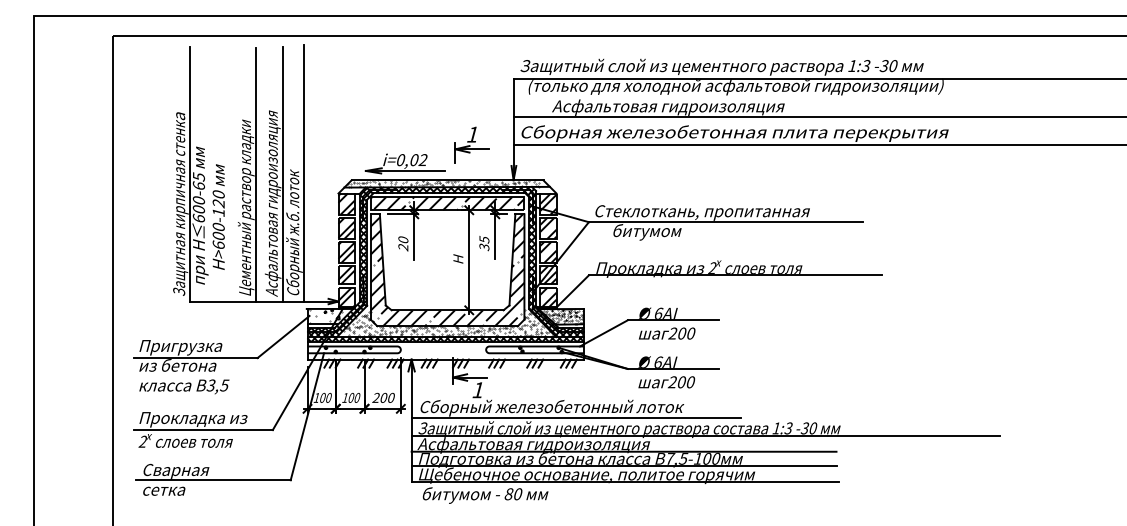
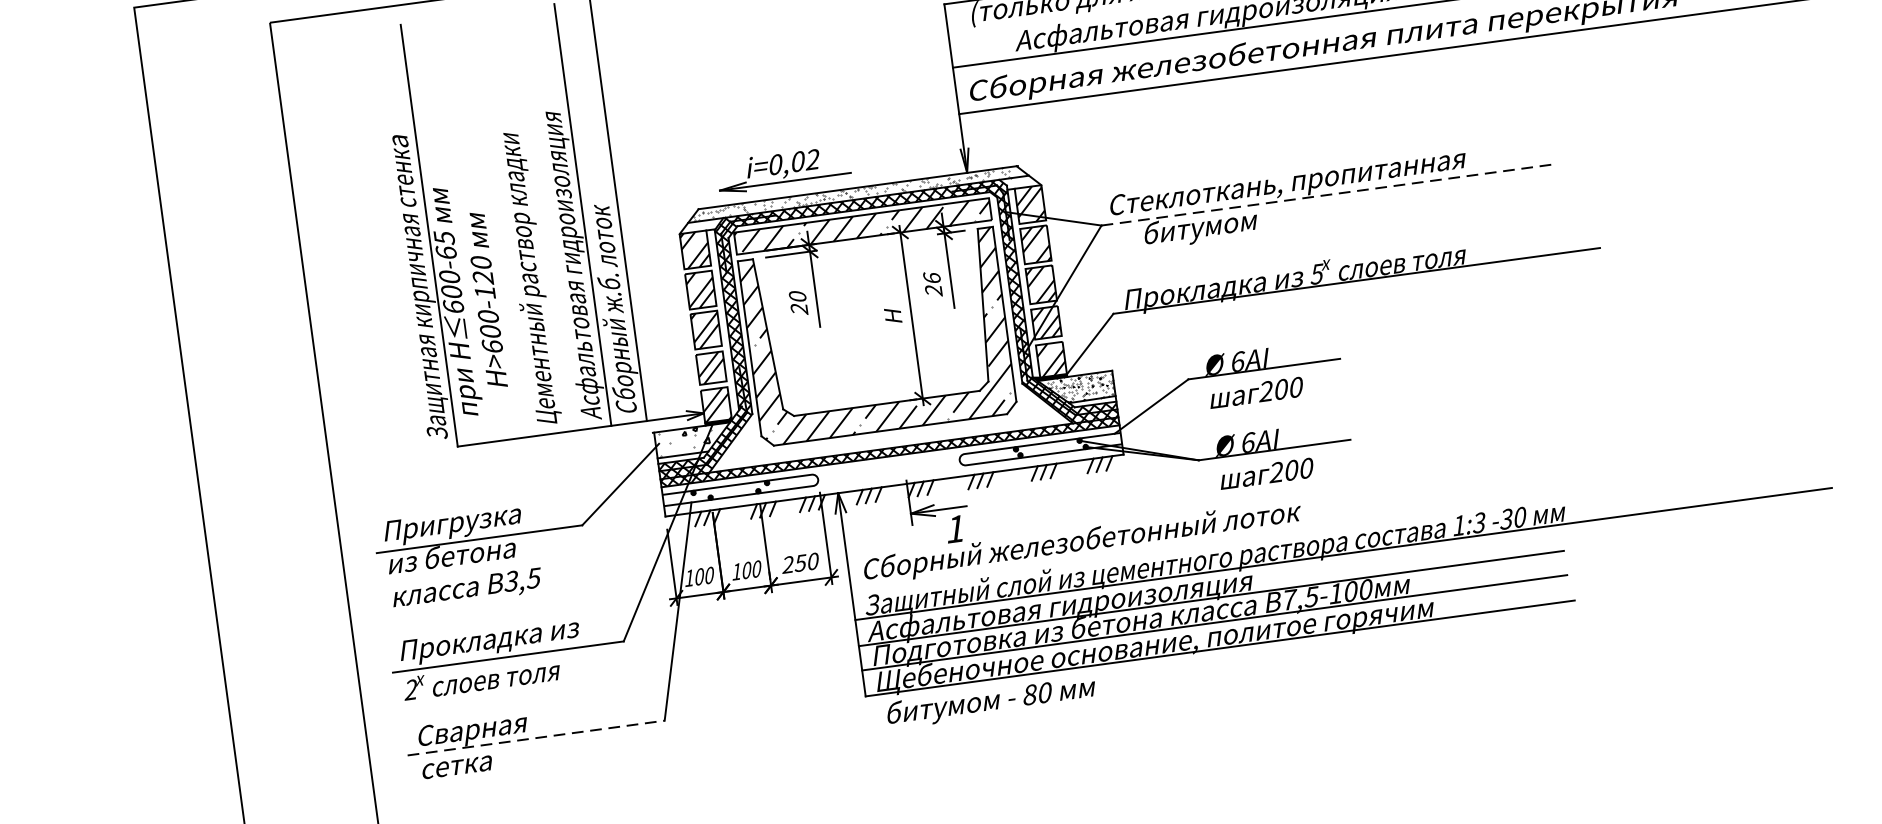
part: (471, 144) -> (889, 122), removed
line: (256, 174) -> (539, 220), removed
line: (726, 222) -> (1329, 195), solid -> dashed
text: (484, 243) -> (933, 284), 35 -> 26
text: (712, 267) -> (1316, 272), 2 -> 5
hatch: (446, 322) -> (887, 423), removed
text: (383, 397) -> (800, 562), 200 -> 250
line: (576, 418) -> (1125, 554), removed
line: (213, 480) -> (536, 738), solid -> dashed

